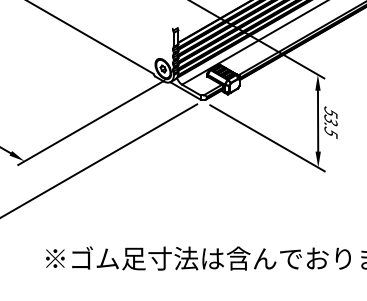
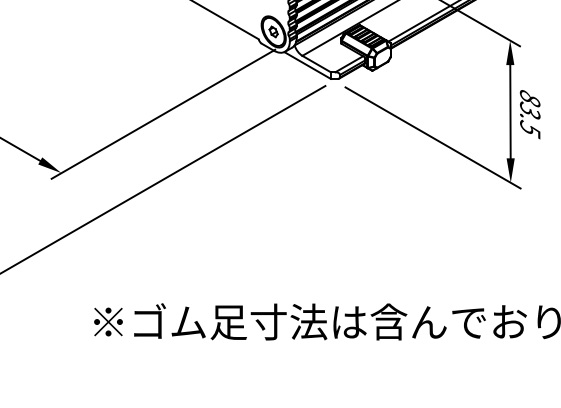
text: (330, 112) -> (529, 98), 53.5 -> 83.5

